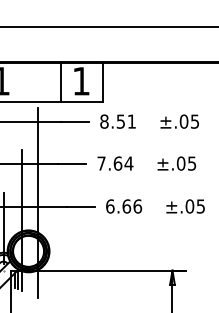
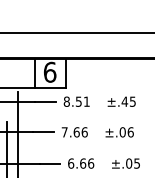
text: (81, 80) -> (50, 71), 1 -> 6
text: (183, 121) -> (124, 101), ±.05 -> ±.45
text: (128, 163) -> (84, 132), 7.64 -> 7.66
text: (192, 163) -> (131, 132), ±.05 -> ±.06

